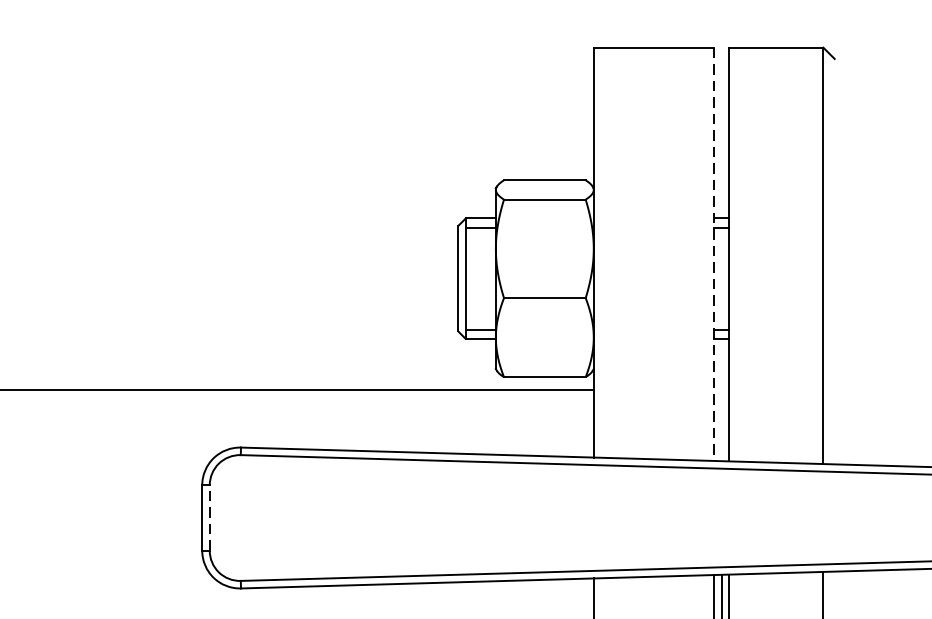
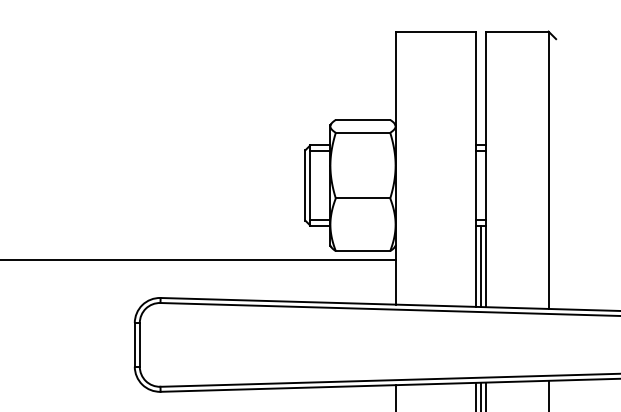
line: (713, 254) -> (475, 169), dashed -> solid
line: (721, 400) -> (480, 266), added
line: (209, 517) -> (139, 344), dashed -> solid

